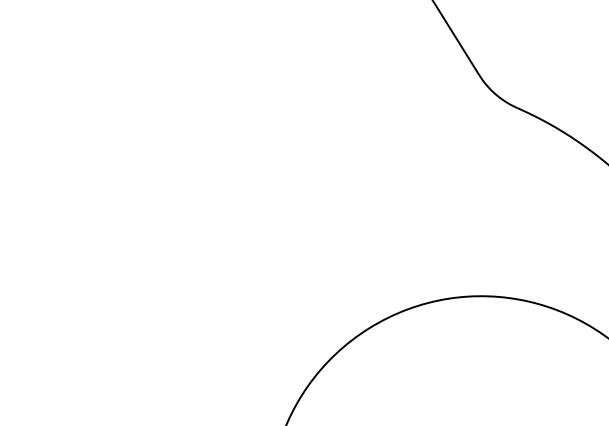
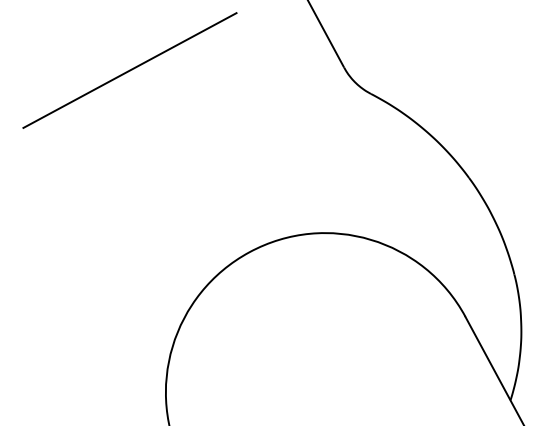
line: (194, 97) -> (129, 70), added

